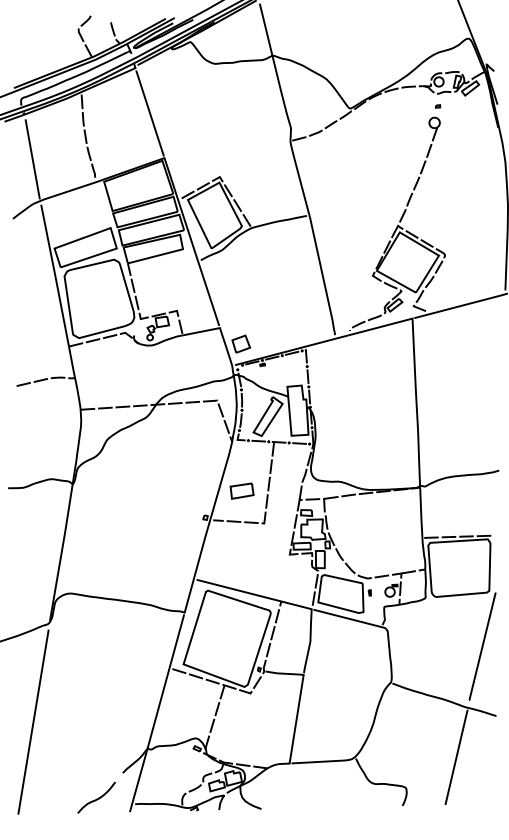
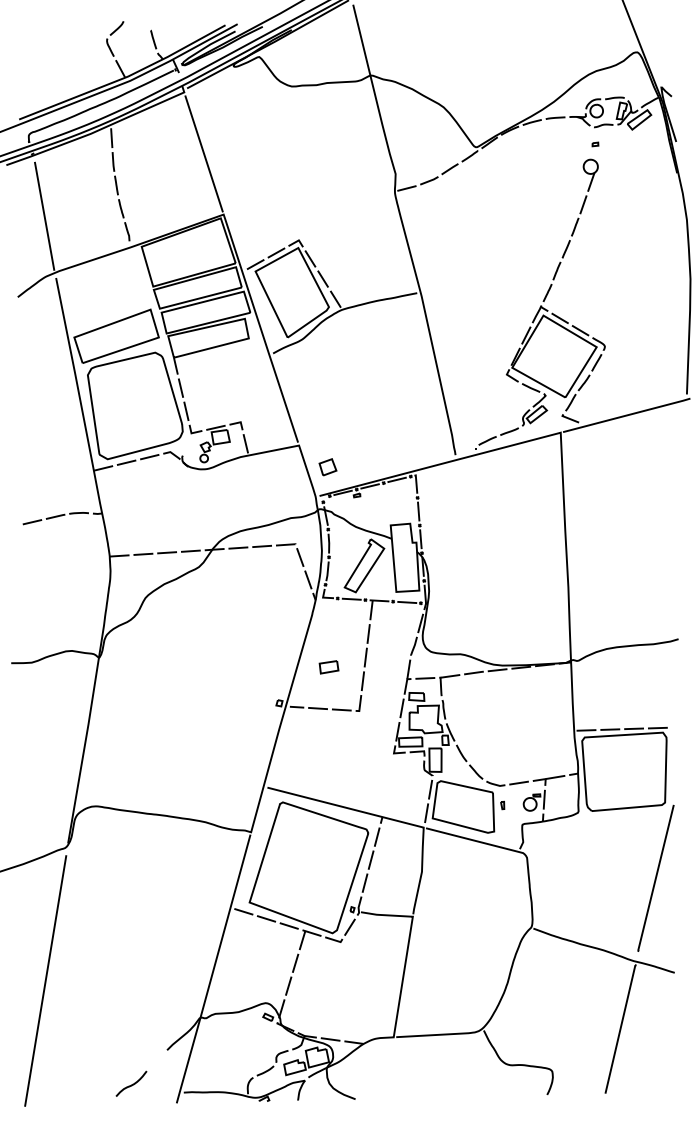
part: (240, 343) -> (327, 466), size x0.7
part: (241, 491) -> (328, 667), size x0.6
part: (96, 797) -> (131, 1083), size x0.6

